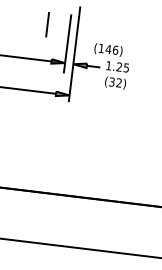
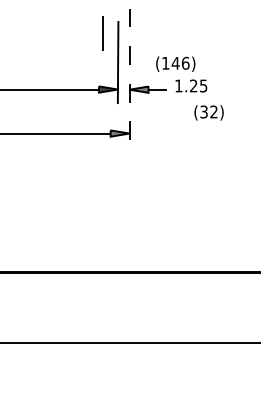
line: (47, 24) -> (102, 33), moved
line: (74, 54) -> (129, 76), solid -> dashed
text: (115, 82) -> (208, 112), moved

